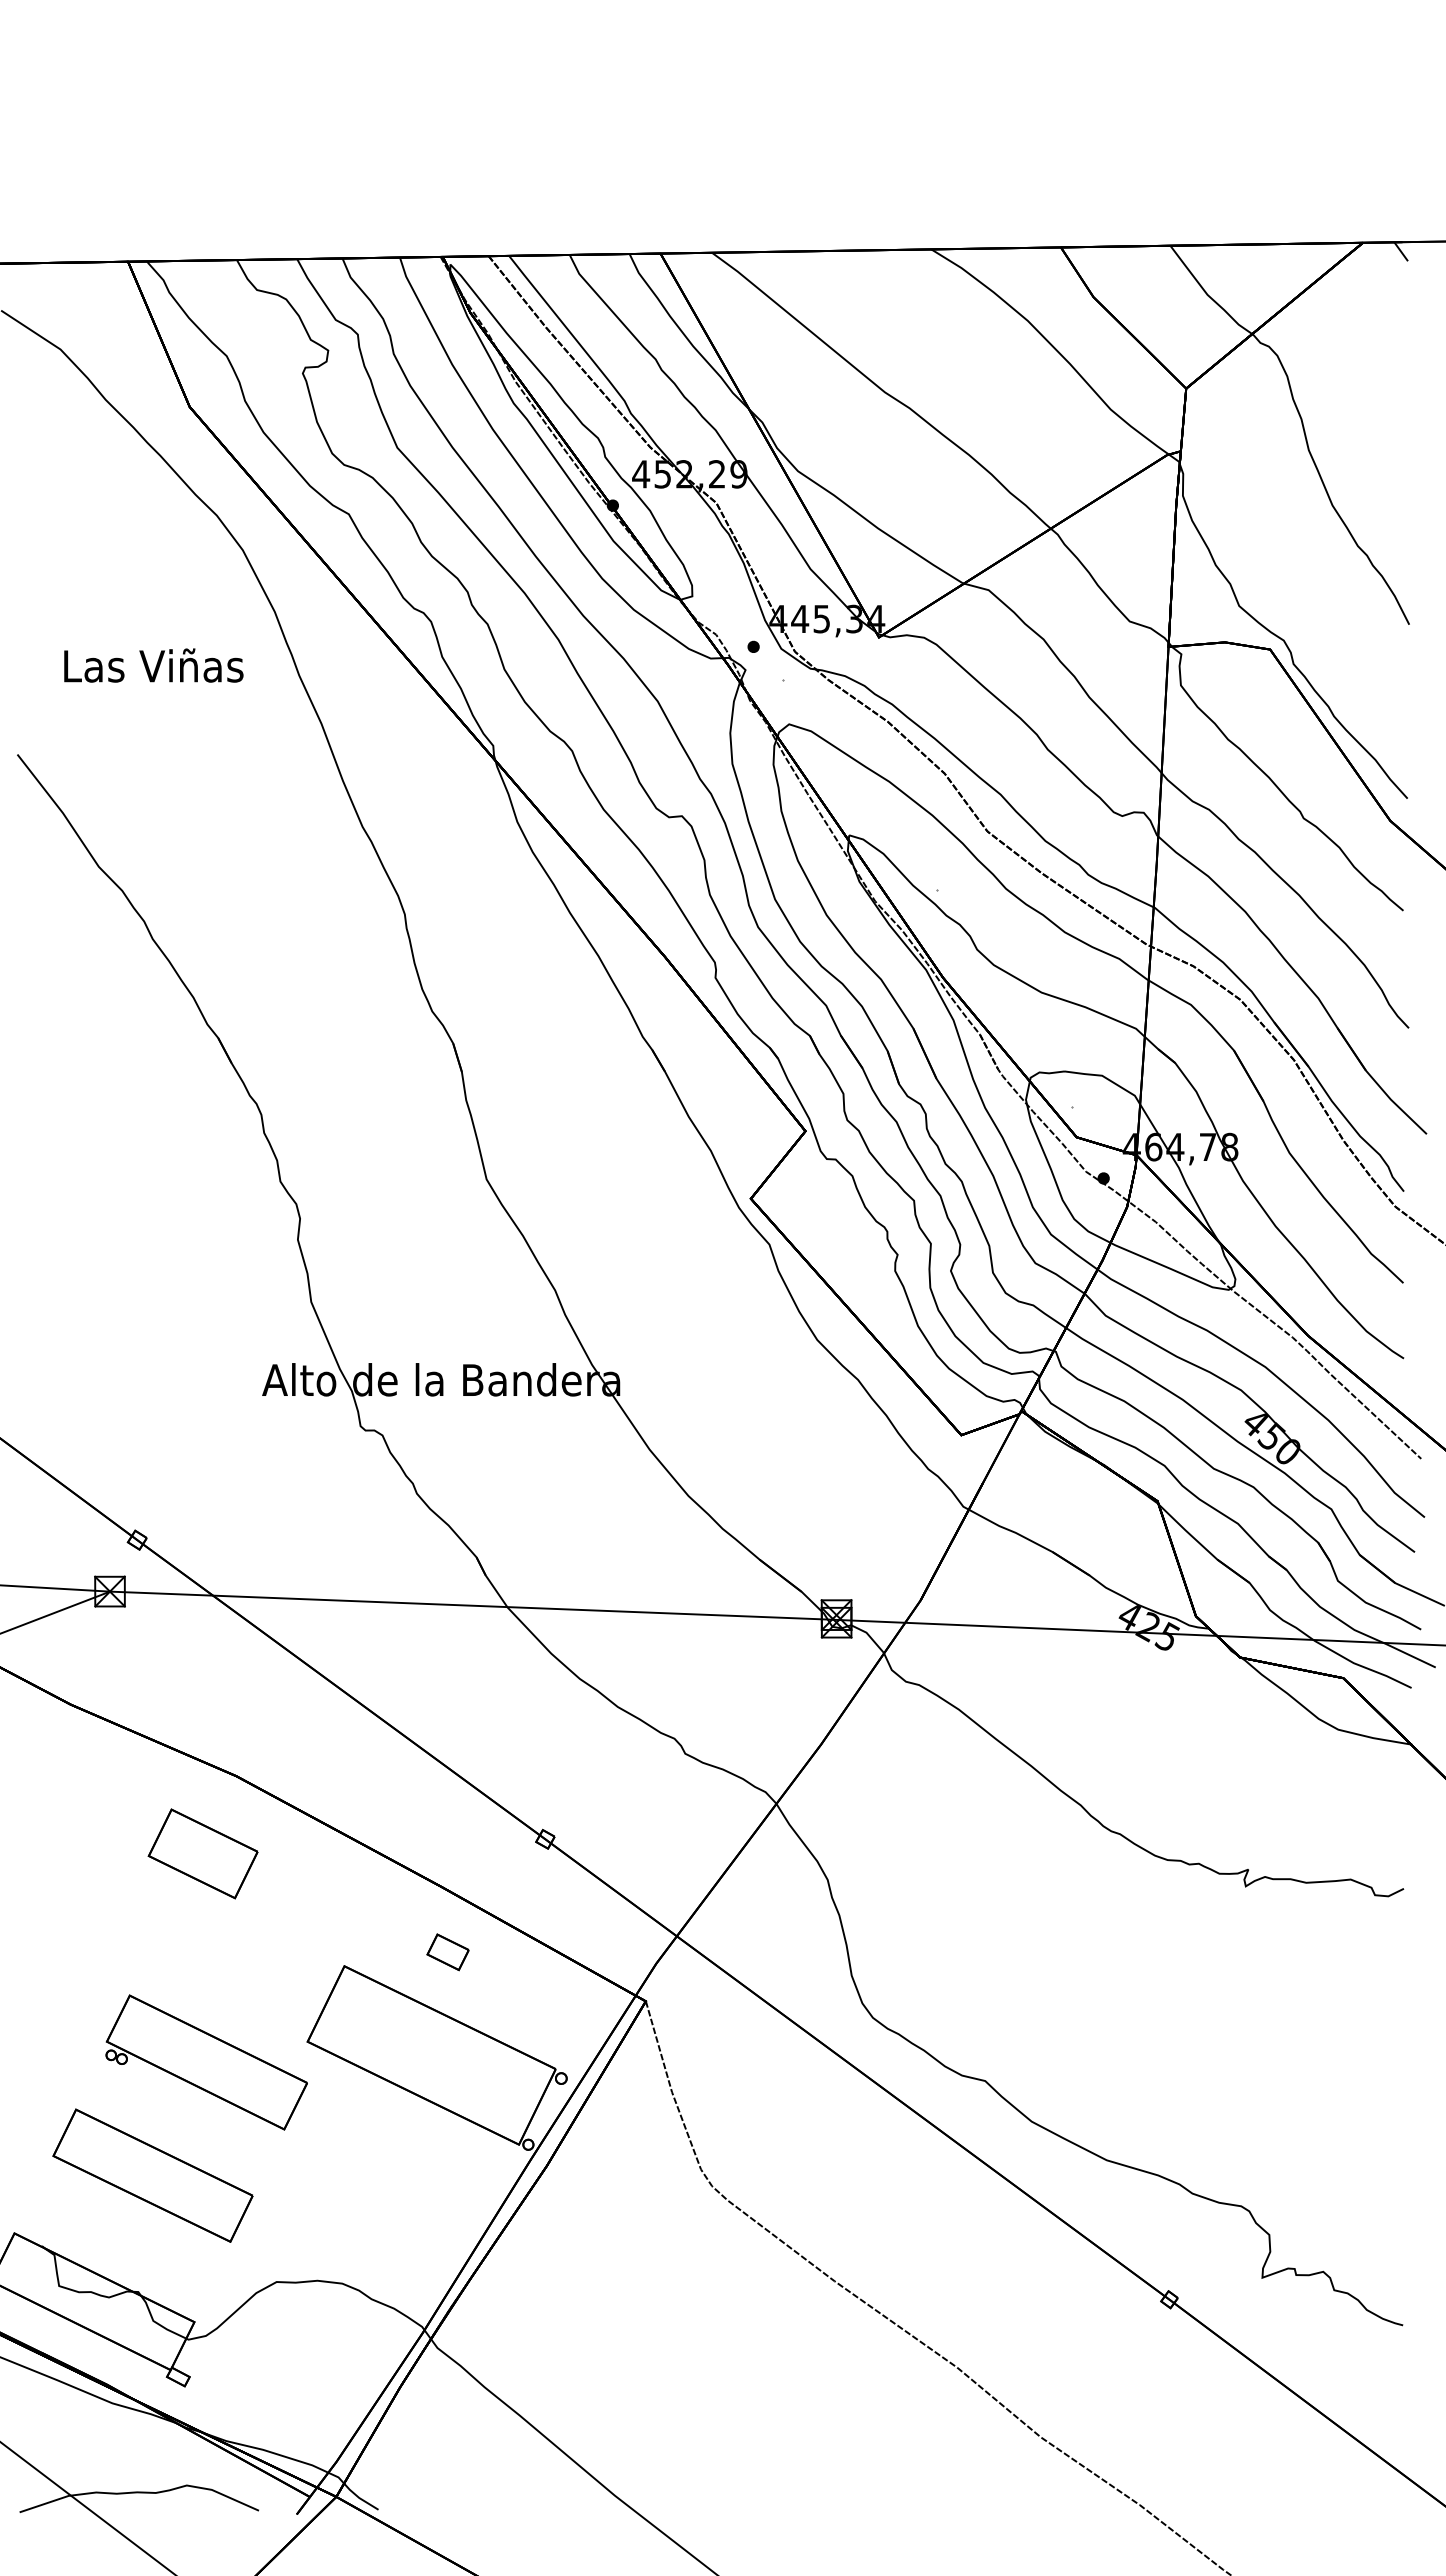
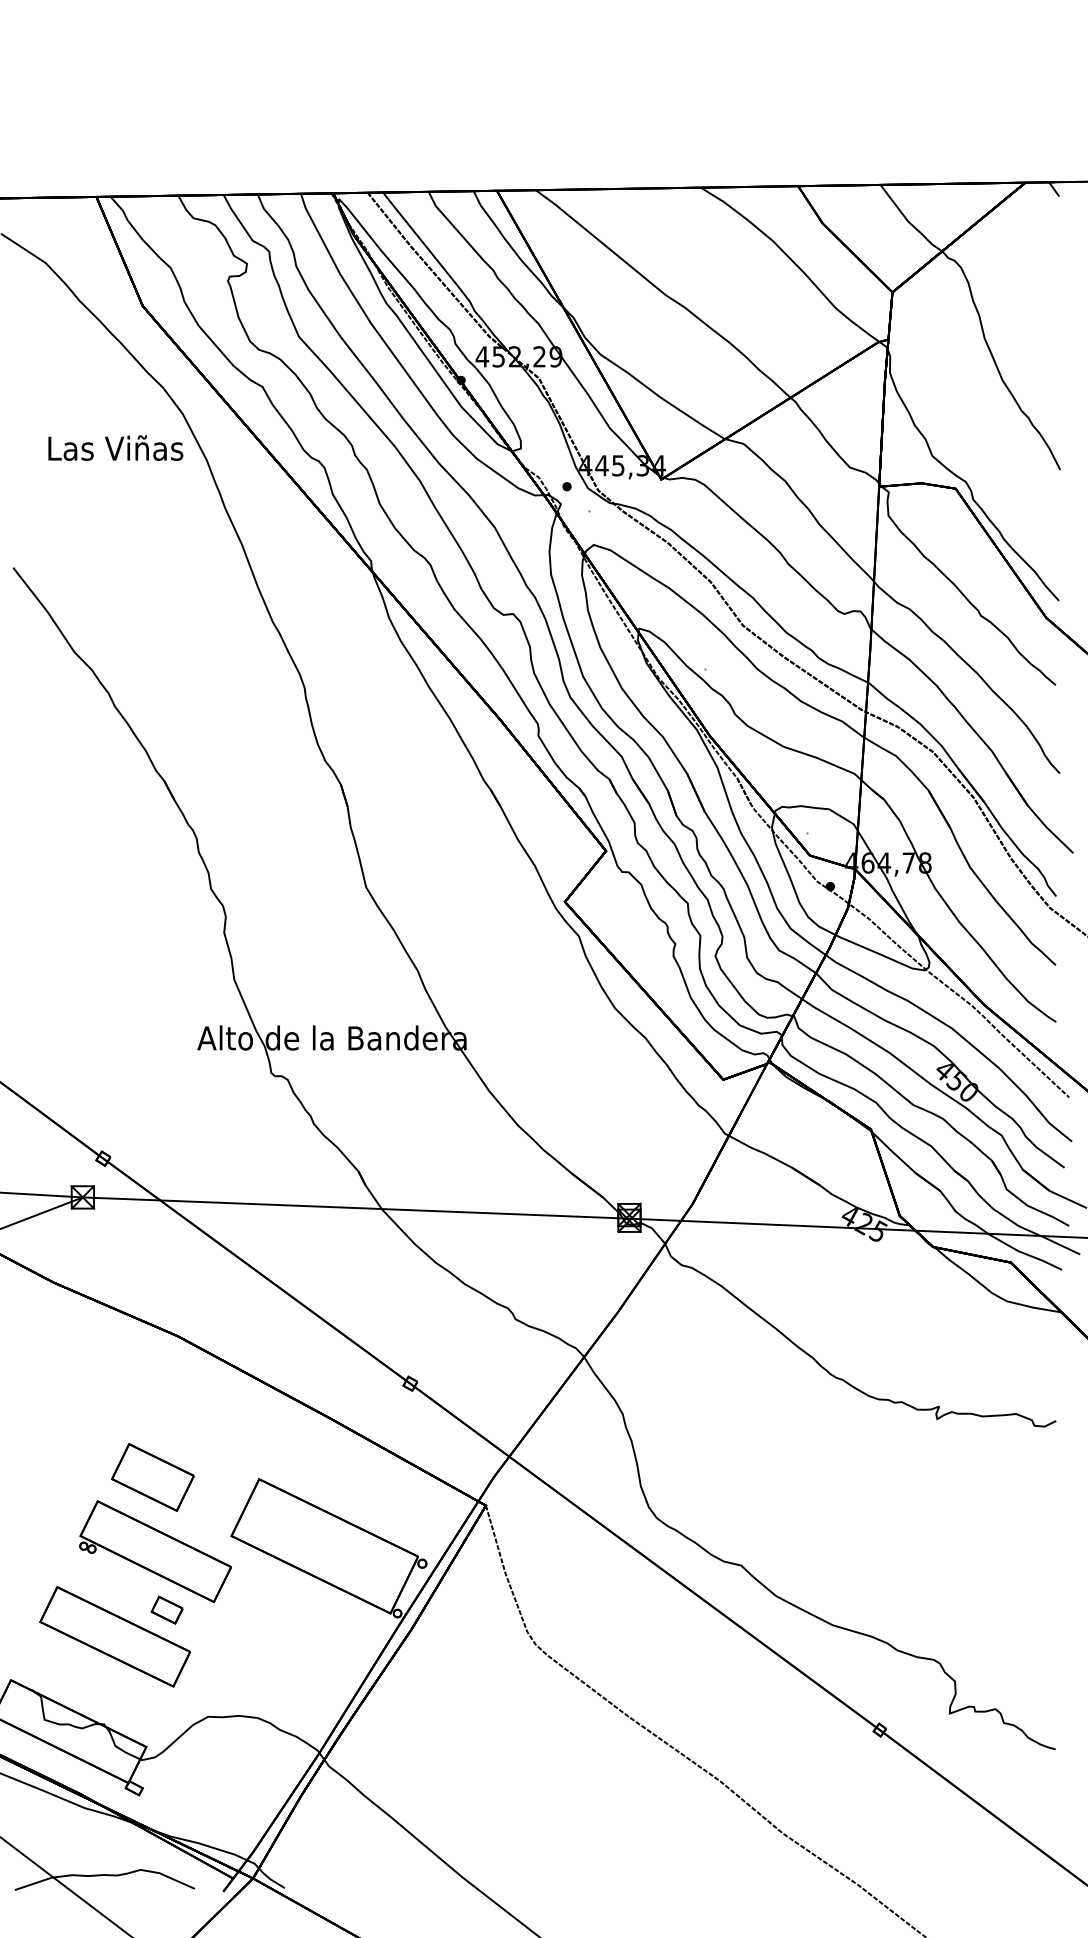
text: (153, 665) -> (115, 448), moved
part: (202, 1853) -> (152, 1477), moved
part: (447, 1952) -> (166, 1610), moved

